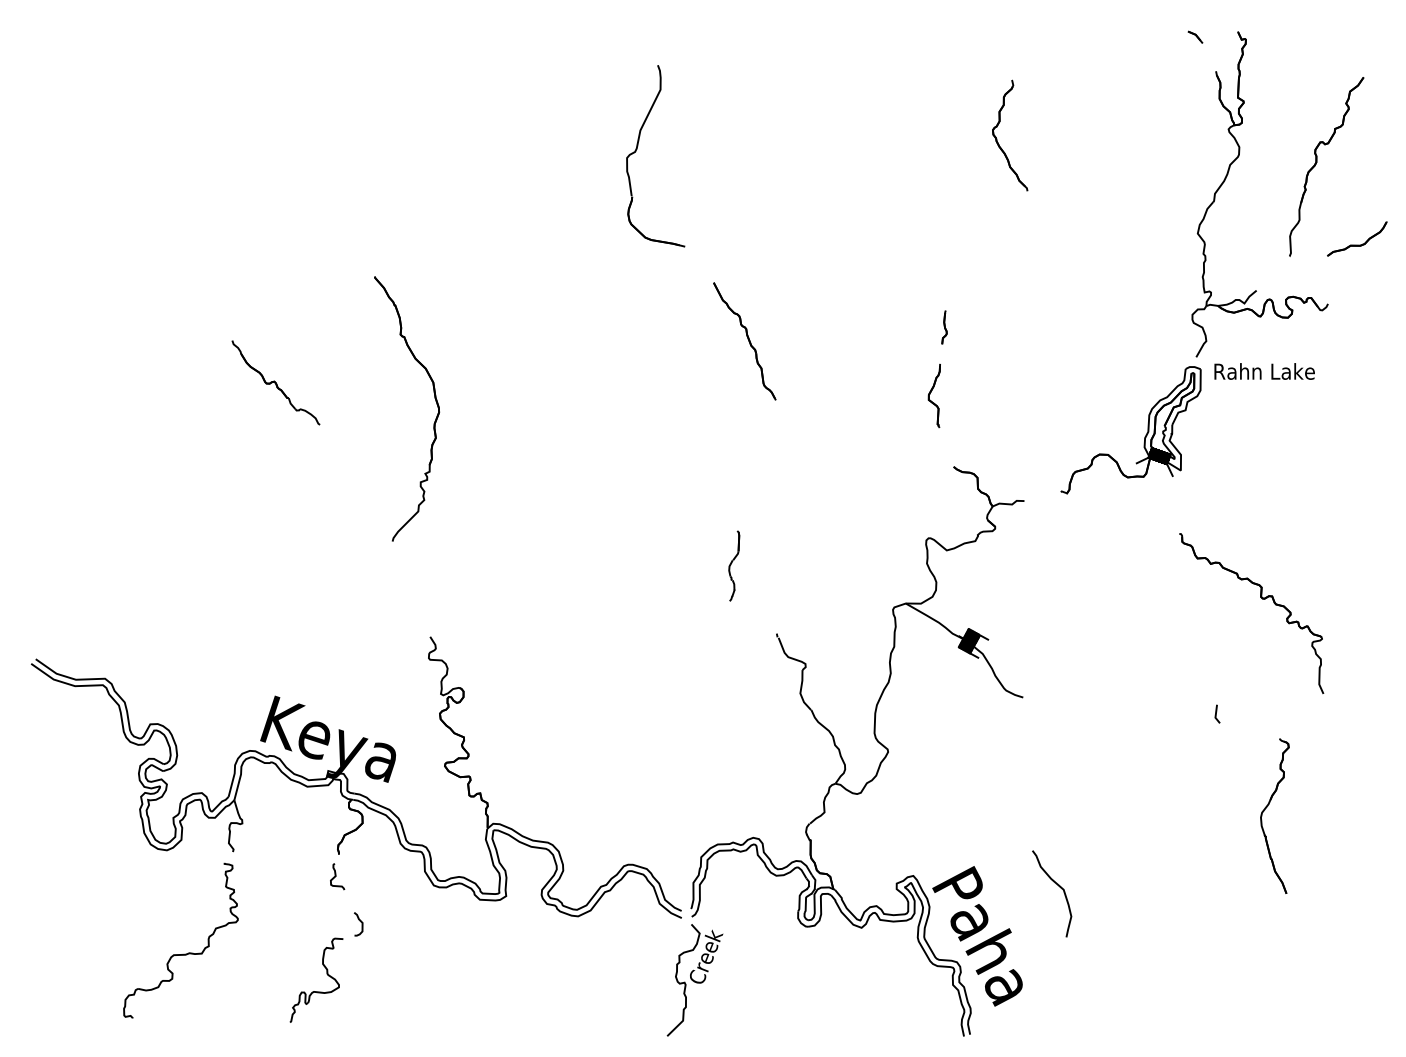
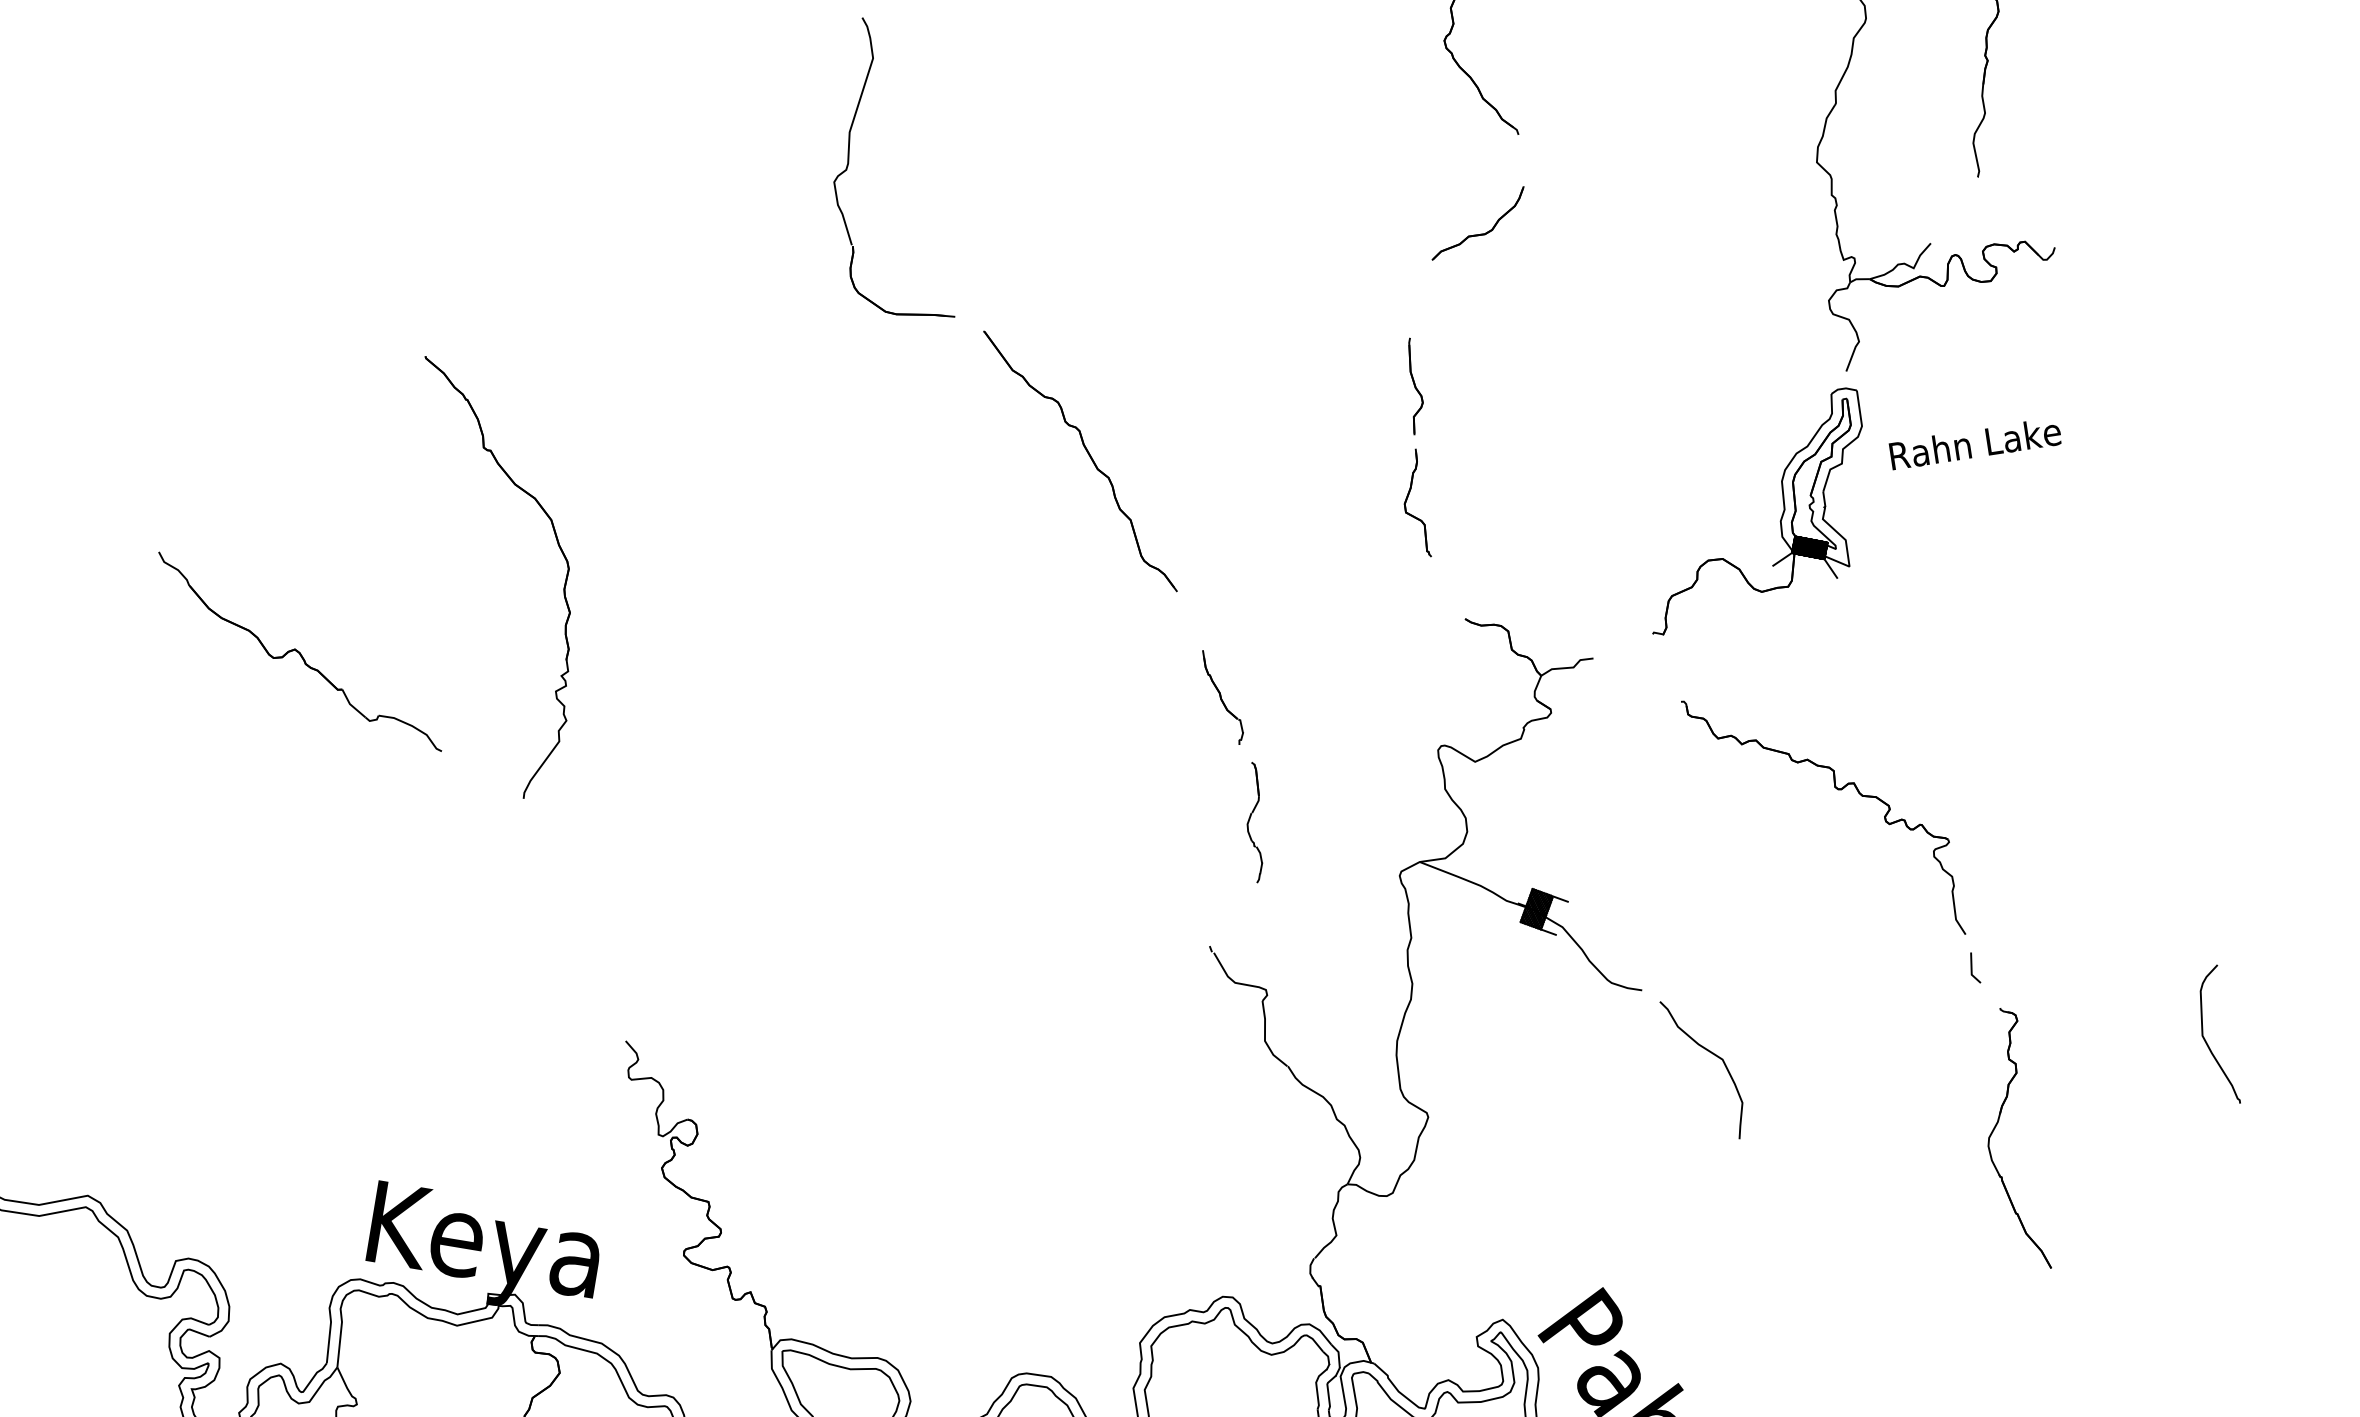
part: (1357, 238) -> (1478, 222), moved
part: (944, 327) -> (1413, 386), size x1.67
part: (744, 341) -> (1079, 461), size x1.43
text: (1264, 371) -> (1975, 443), moved
part: (275, 382) -> (298, 651), size x1.67
part: (434, 398) -> (557, 546), moved
part: (806, 490) -> (1222, 696), added
part: (734, 565) -> (1255, 821), moved
part: (1262, 599) -> (1838, 791), moved
curve: (1346, 777) -> (2208, 1041), added
part: (1267, 807) -> (1996, 1127), moved
curve: (1058, 886) -> (1712, 1055), moved

